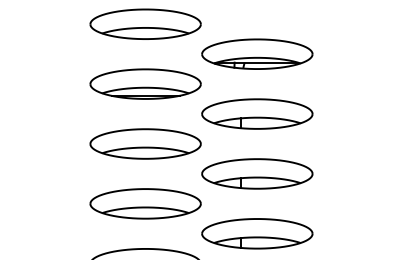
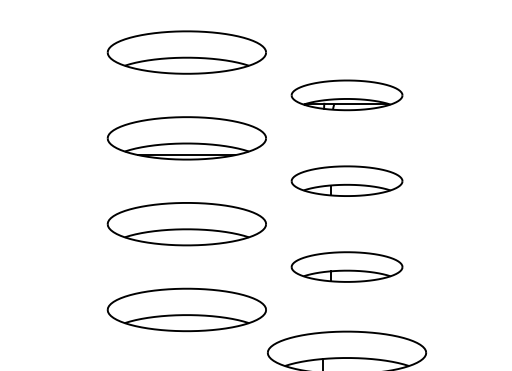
part: (257, 53) -> (347, 94), size x0.7
part: (257, 113) -> (347, 180), size x0.7
part: (257, 173) -> (347, 266), size x0.7

